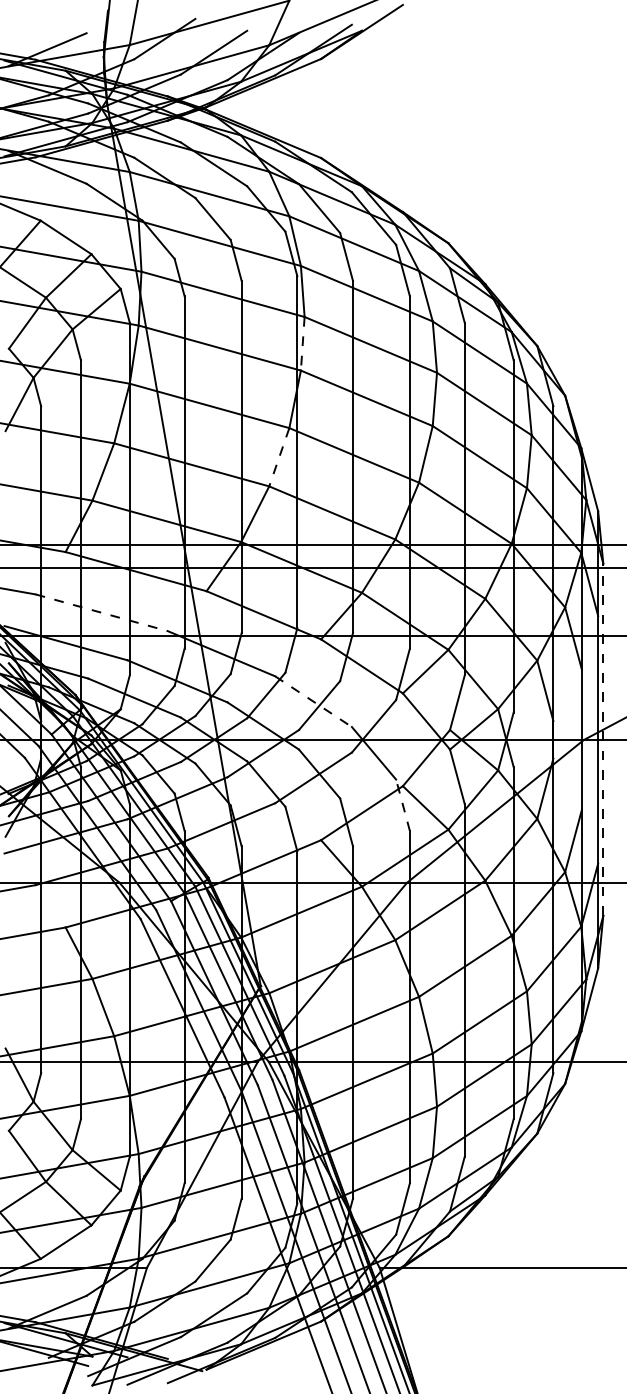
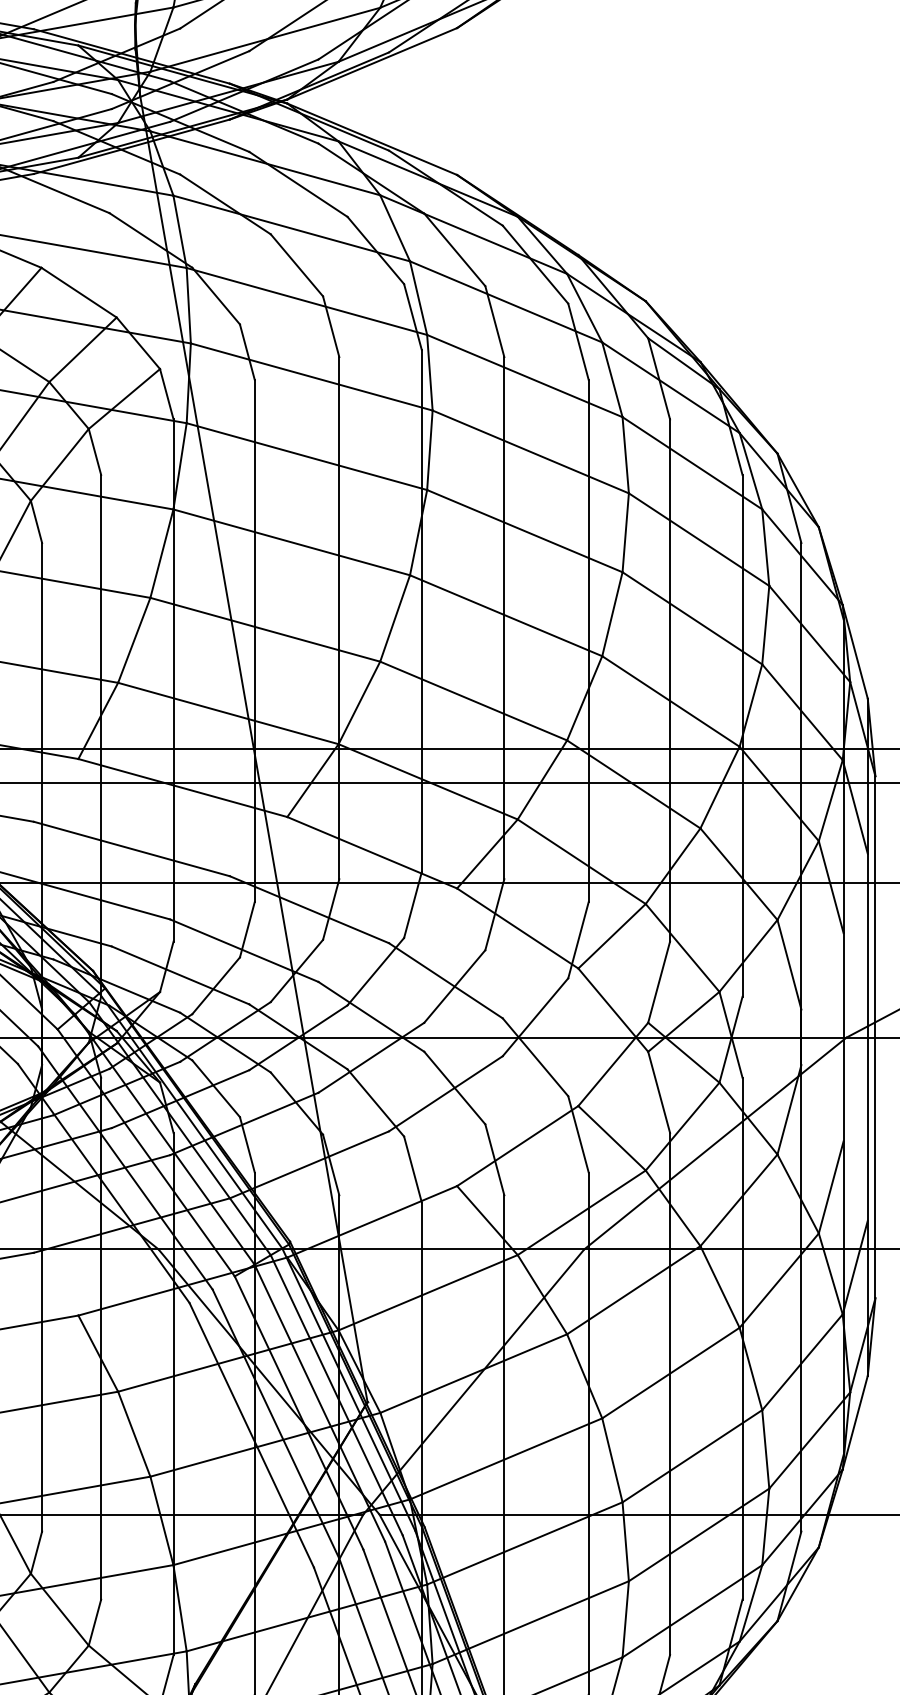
line: (302, 343) -> (429, 449), dashed -> solid
line: (279, 457) -> (395, 618), dashed -> solid
line: (101, 612) -> (131, 848), dashed -> solid
line: (313, 701) -> (445, 980), dashed -> solid
line: (603, 739) -> (875, 1036), dashed -> solid
line: (403, 805) -> (579, 1134), dashed -> solid

